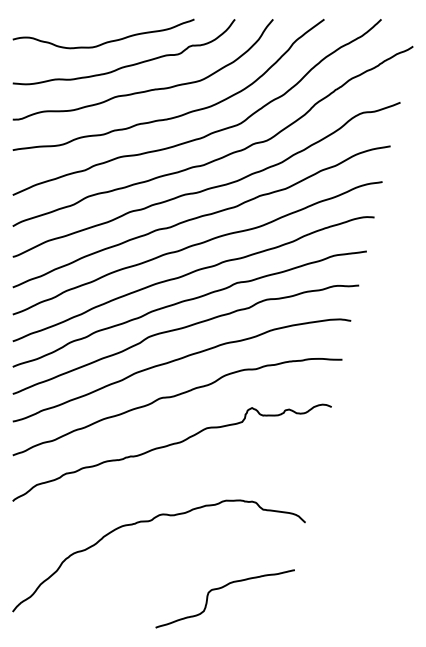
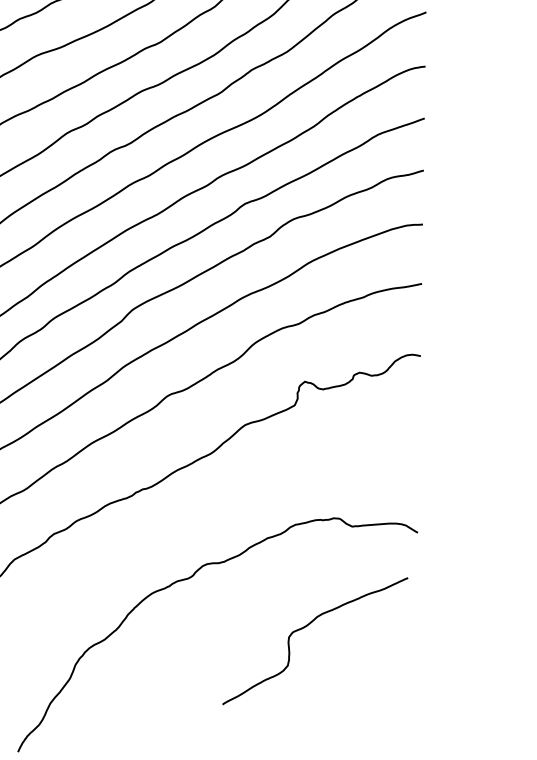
curve: (222, 588) -> (308, 626), moved

